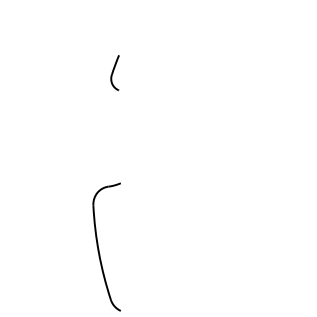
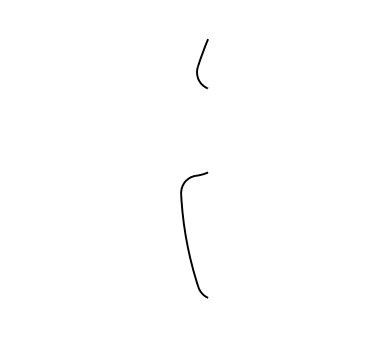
part: (115, 73) -> (202, 64), size x1.43

